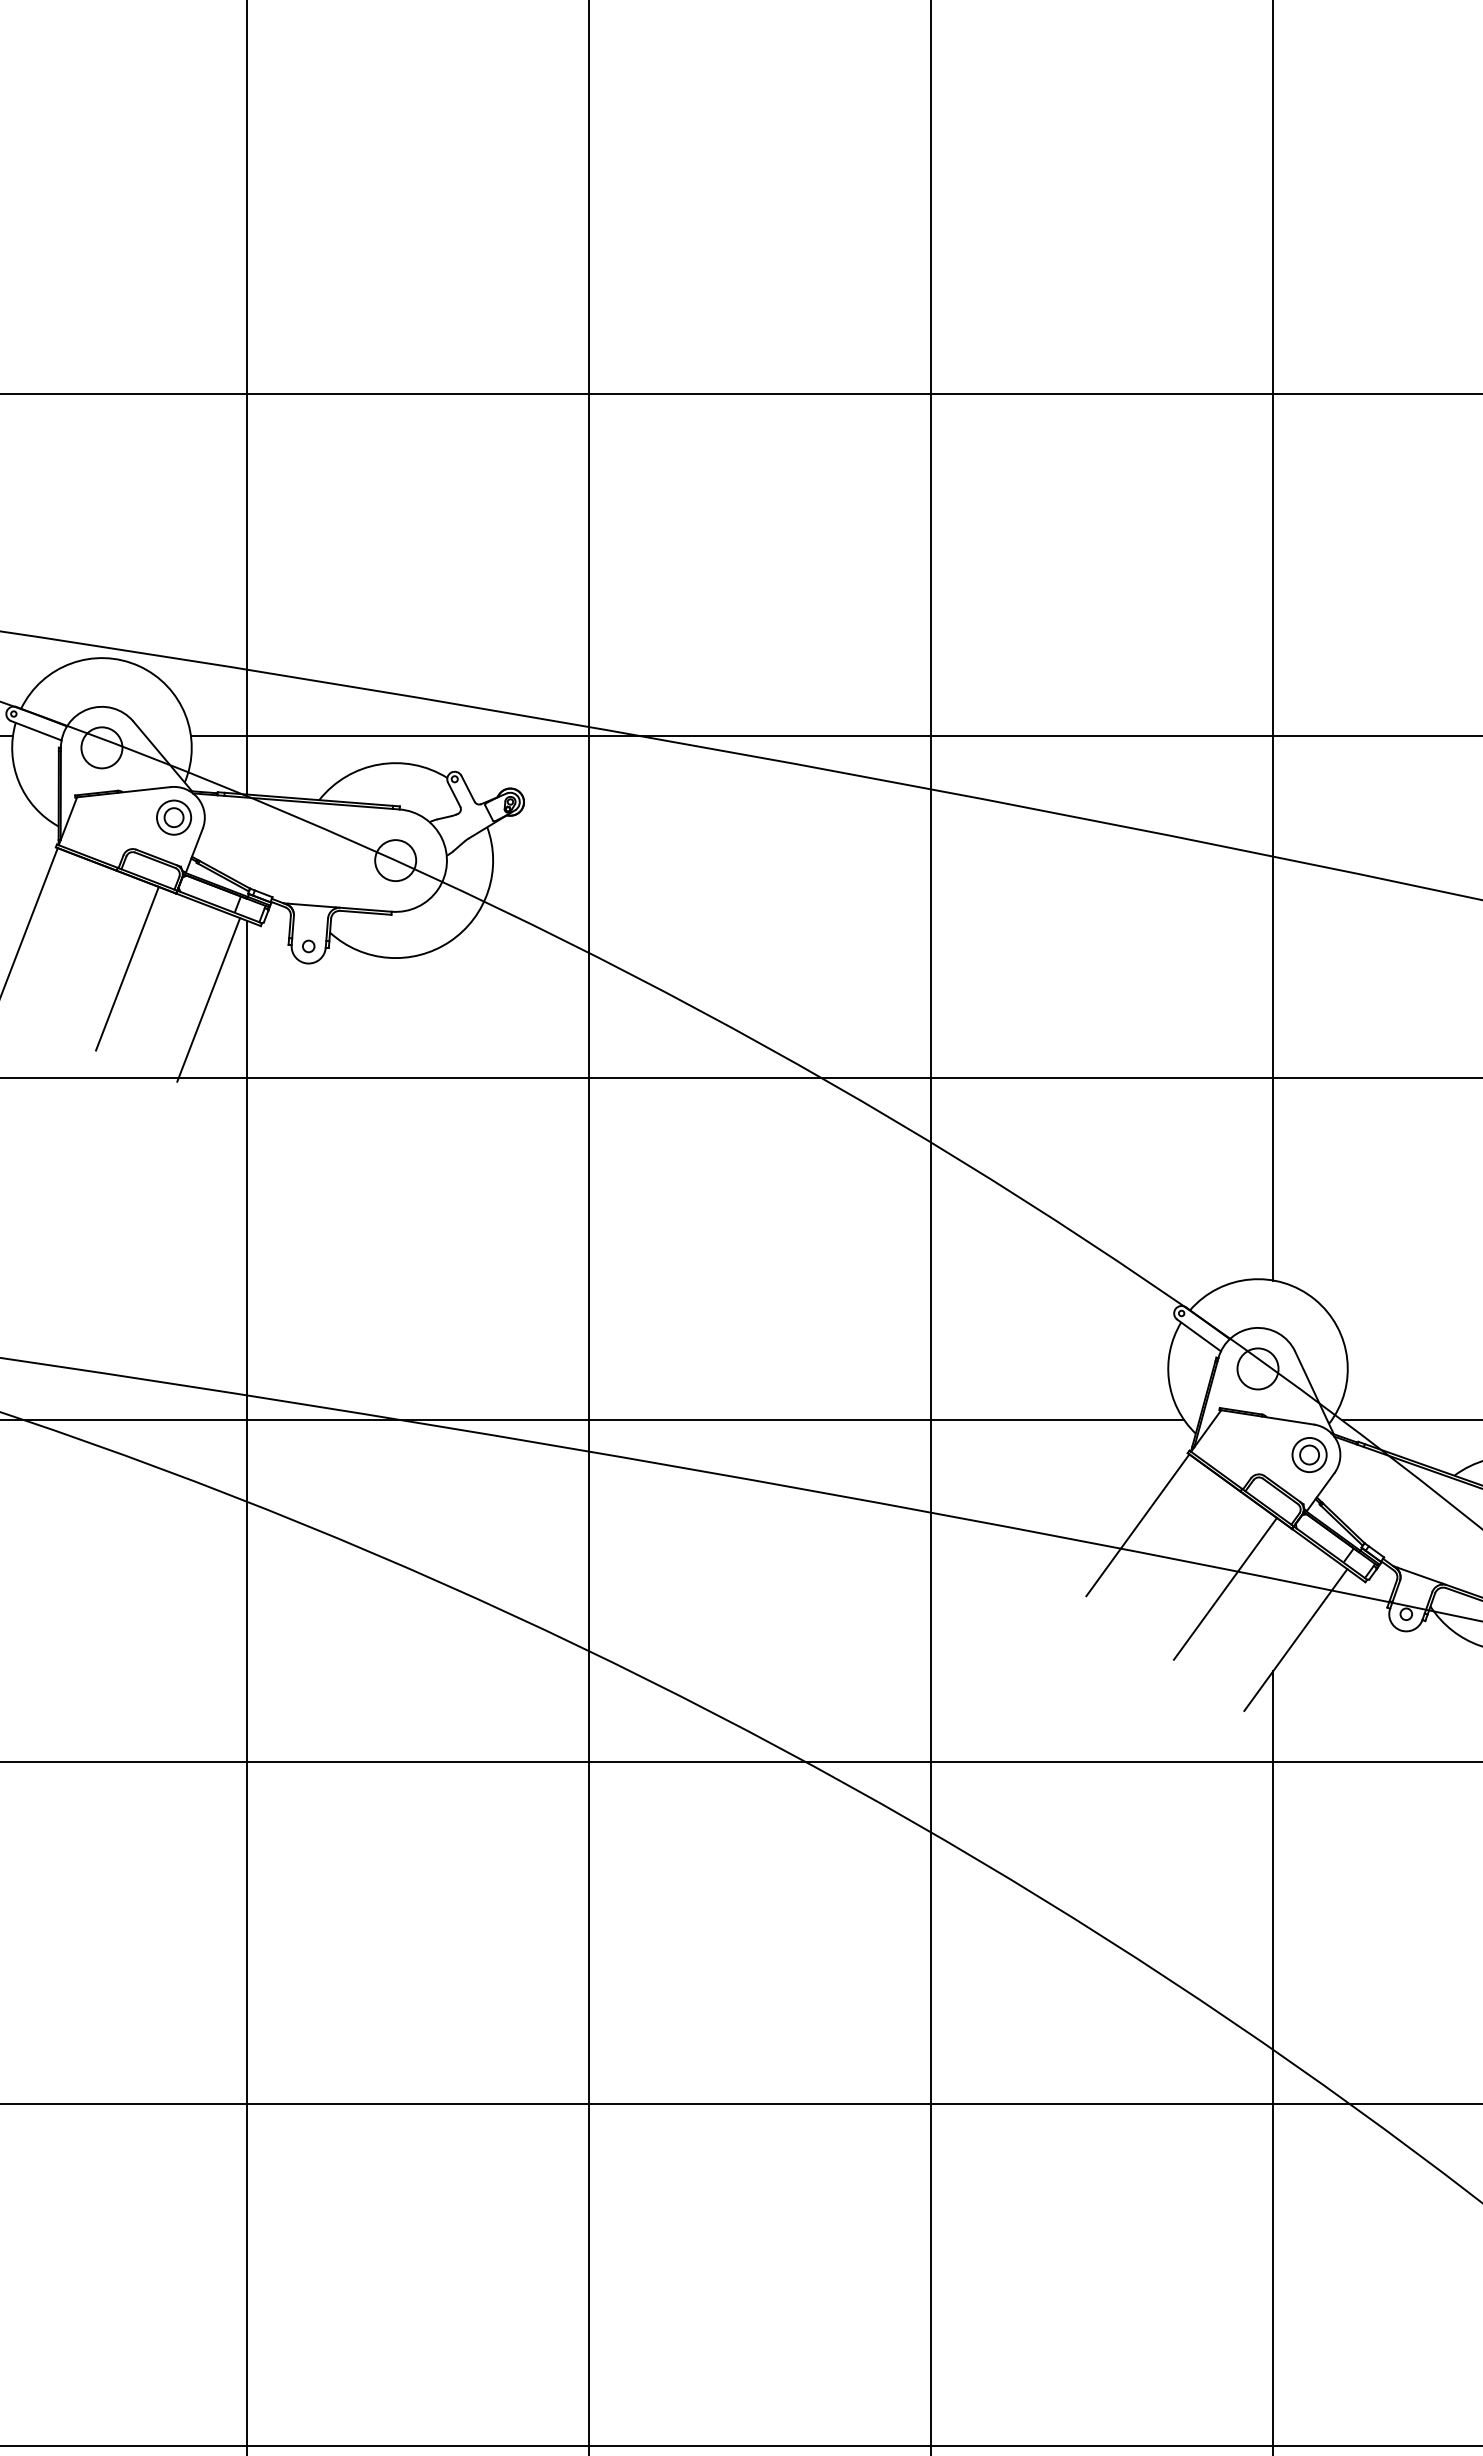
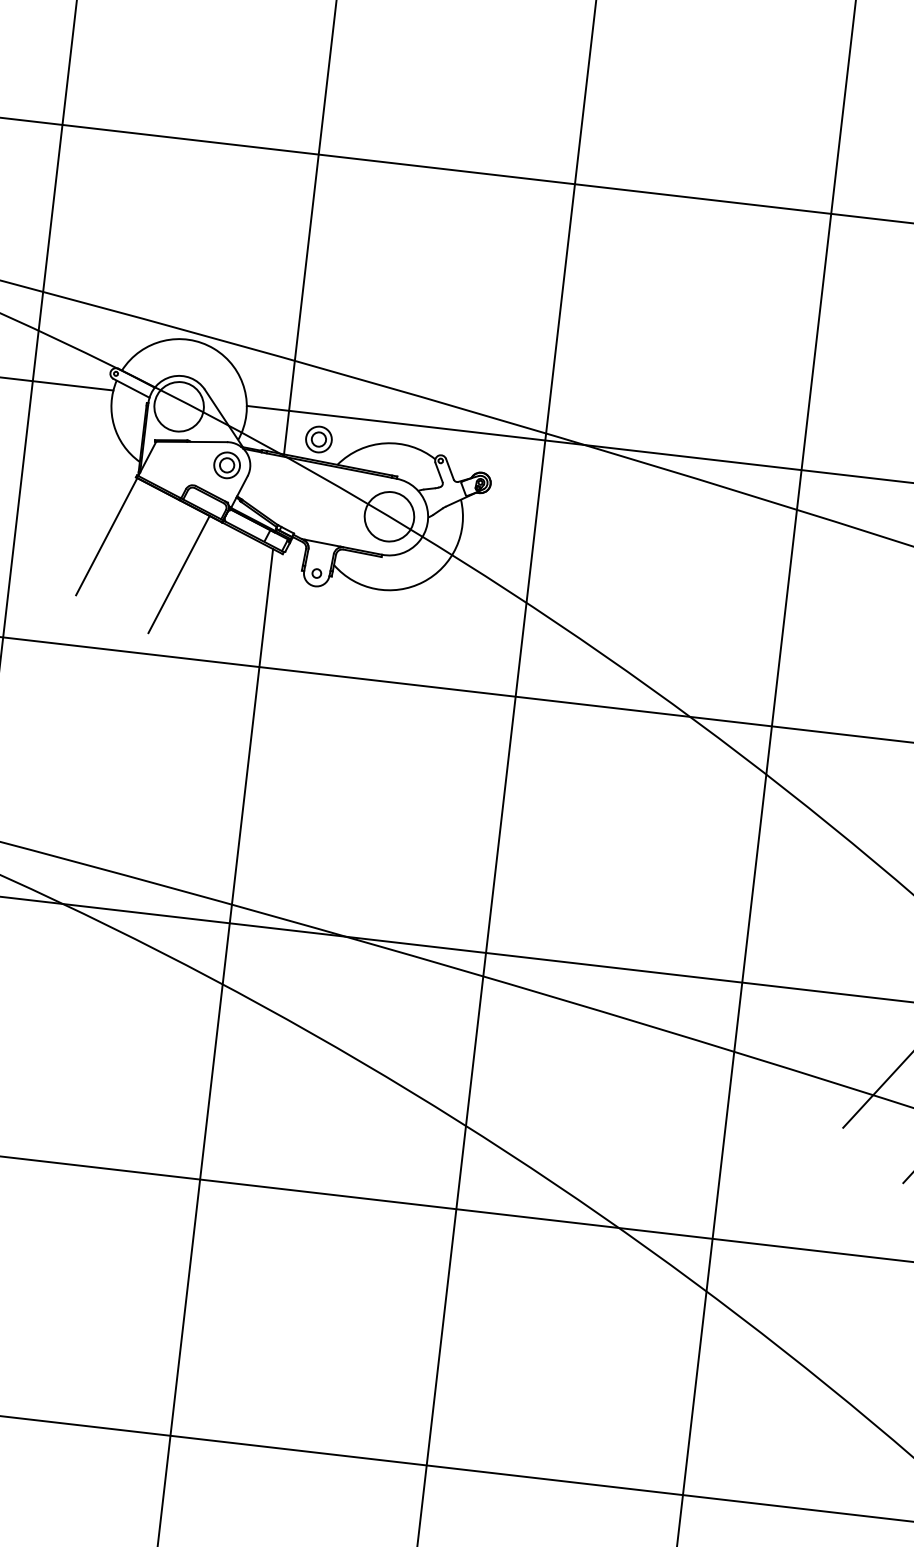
circle: (101, 747) -> (178, 406), size x1.6
part: (291, 769) -> (319, 439), added
circle: (395, 860) -> (389, 516), size x1.6
line: (208, 999) -> (237, 604), removed

